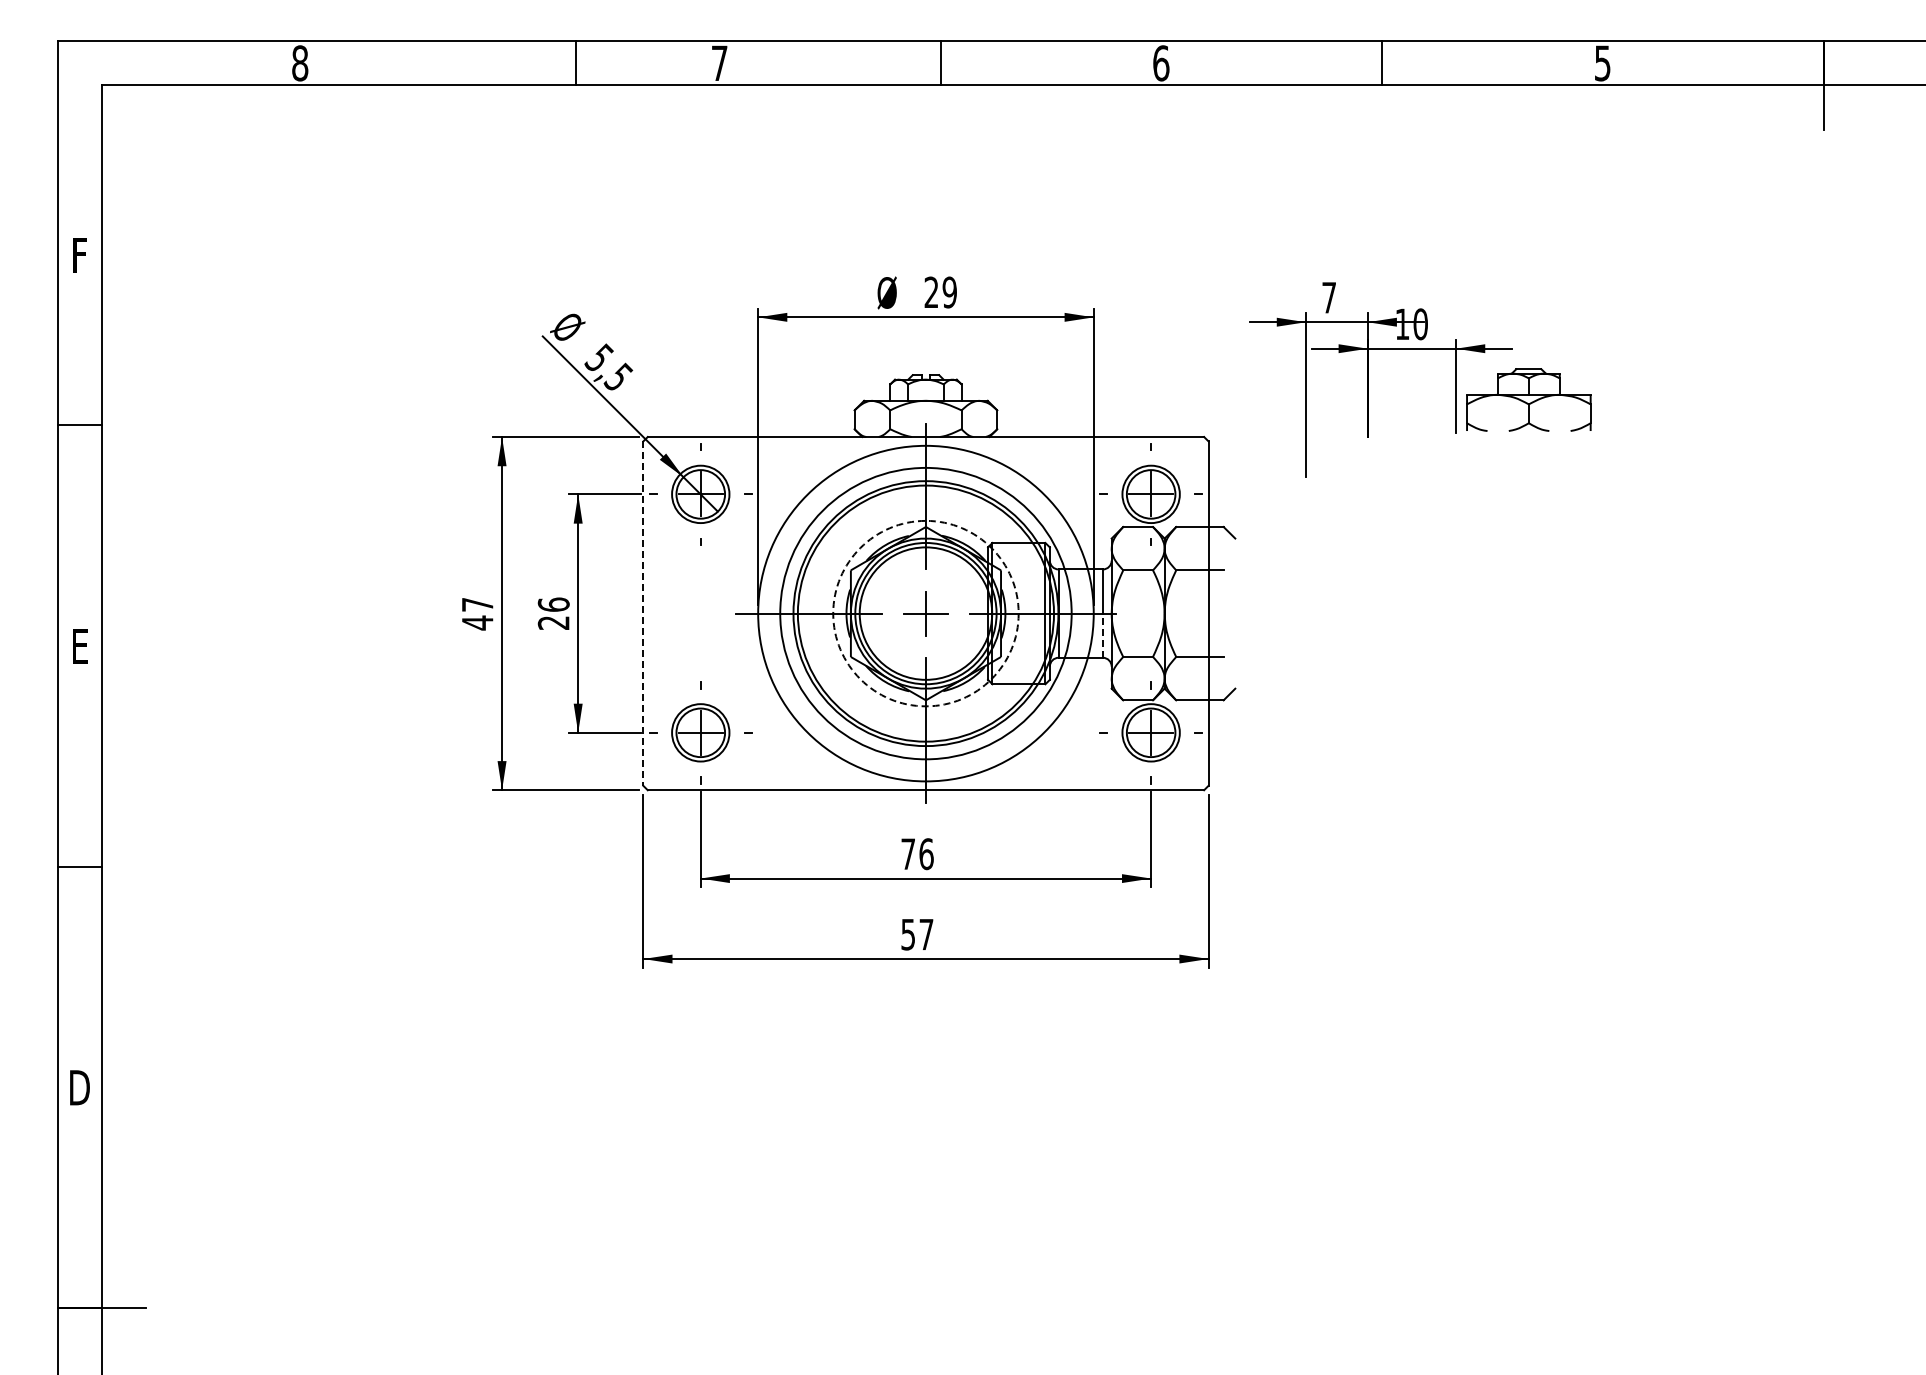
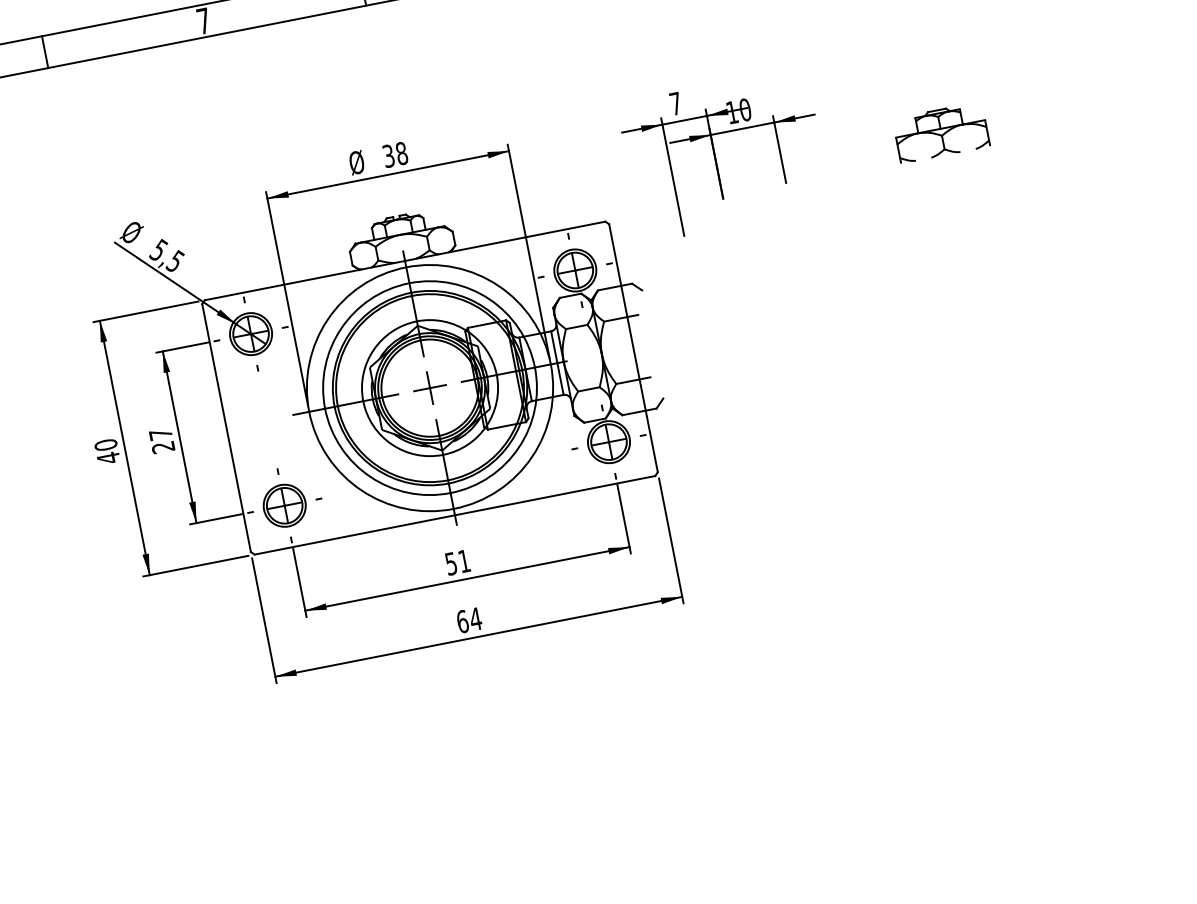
line: (576, 63) -> (45, 52), moved
text: (940, 292) -> (395, 154), 29 -> 38
part: (1528, 399) -> (941, 132), moved
text: (477, 604) -> (105, 444), 47 -> 40
text: (553, 604) -> (160, 434), 26 -> 27
circle: (925, 613) -> (429, 388), dashed -> solid
line: (643, 614) -> (226, 428), dashed -> solid
line: (1102, 635) -> (560, 378), dashed -> solid
text: (917, 854) -> (457, 562), 76 -> 51
text: (917, 934) -> (469, 620), 57 -> 64

